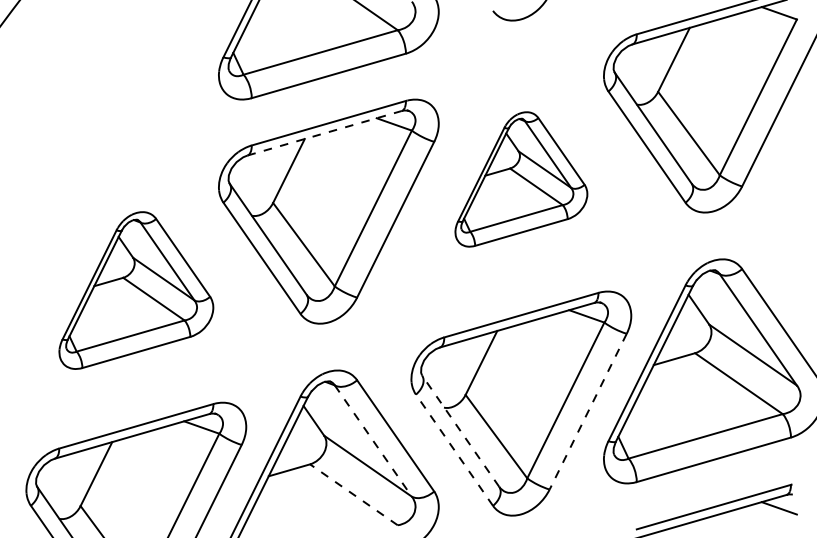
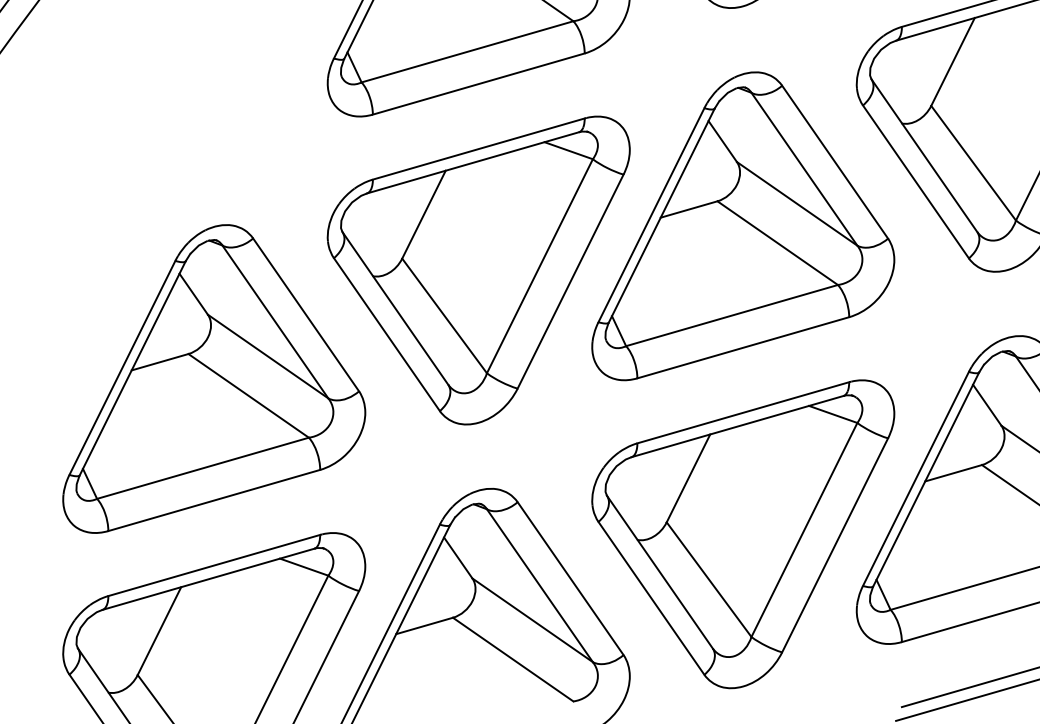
line: (325, 133) -> (474, 163), dashed -> solid
part: (521, 179) -> (743, 226), size x1.67
part: (136, 290) -> (214, 378), size x1.43
line: (588, 411) -> (835, 545), dashed -> solid
line: (460, 431) -> (659, 572), dashed -> solid
line: (373, 441) -> (540, 586), dashed -> solid
line: (454, 450) -> (651, 598), dashed -> solid
line: (353, 494) -> (512, 659), dashed -> solid

